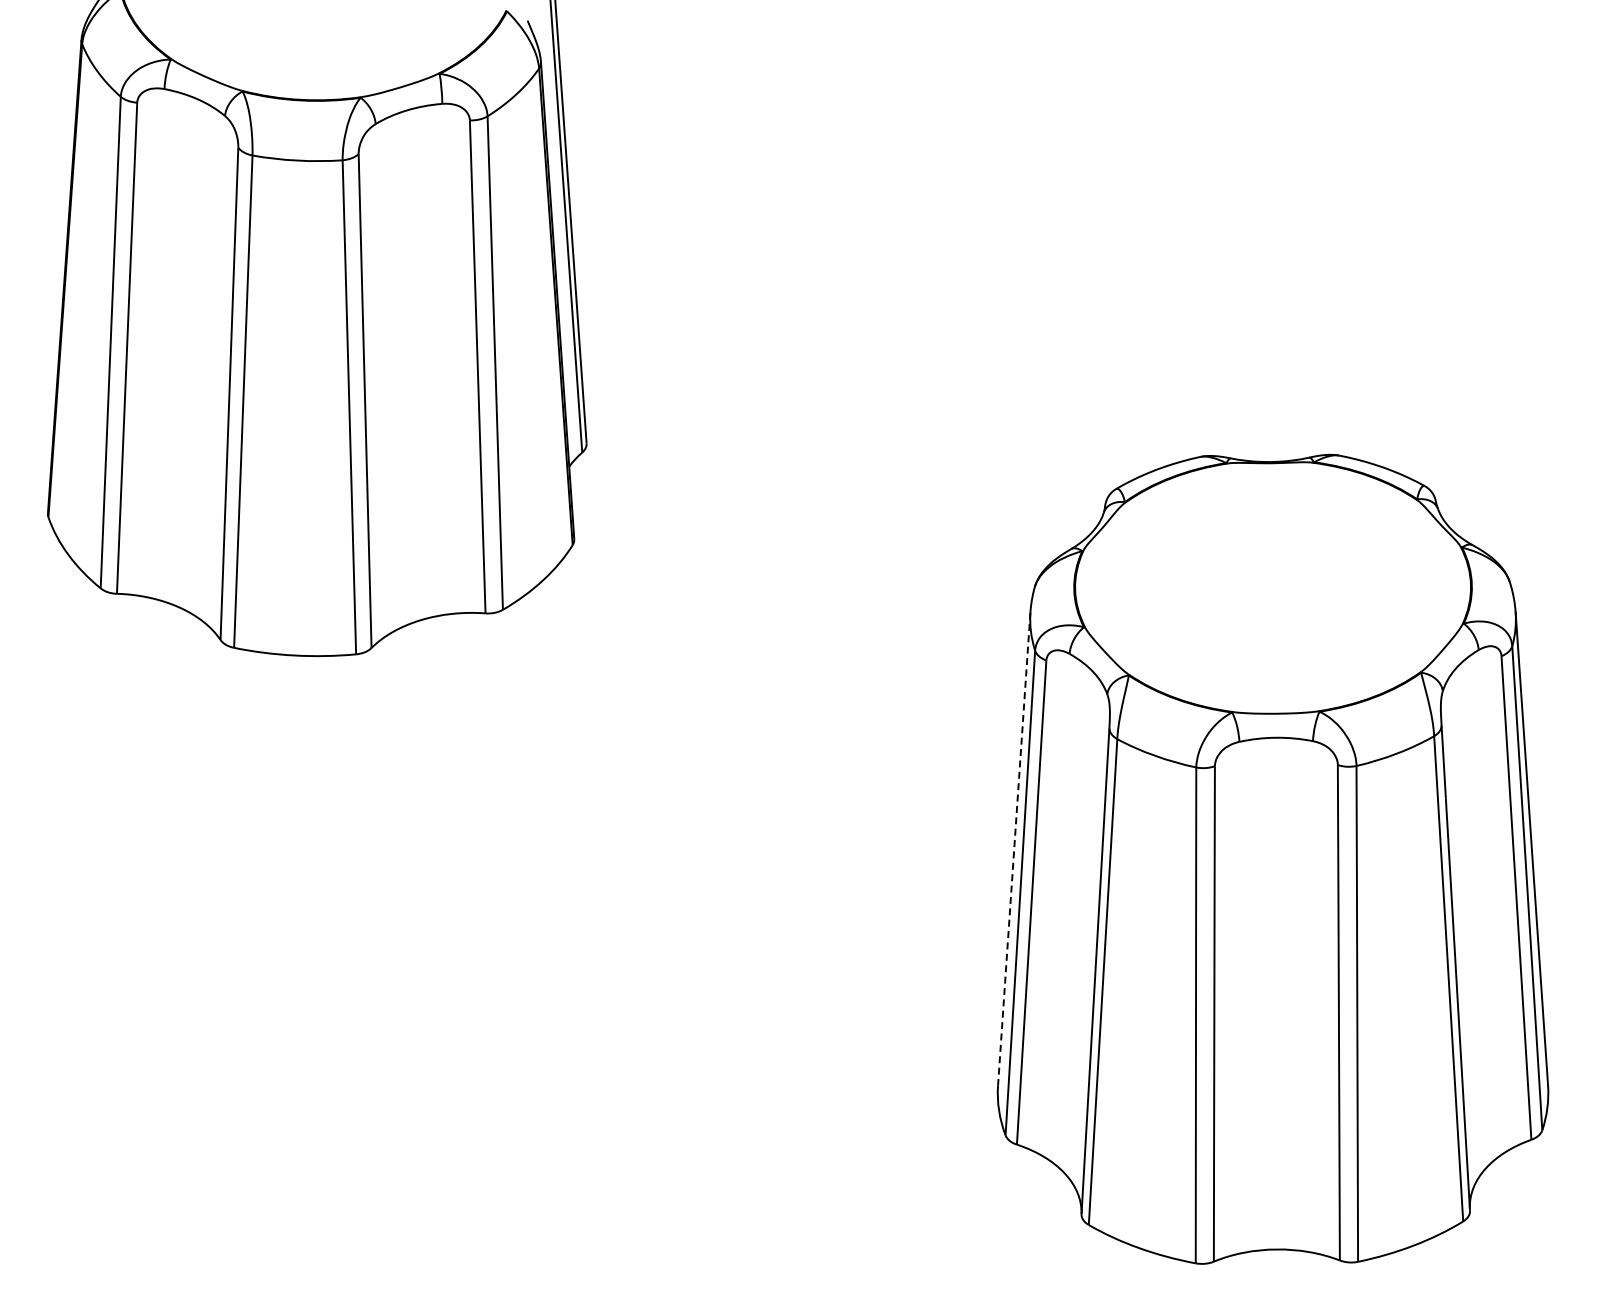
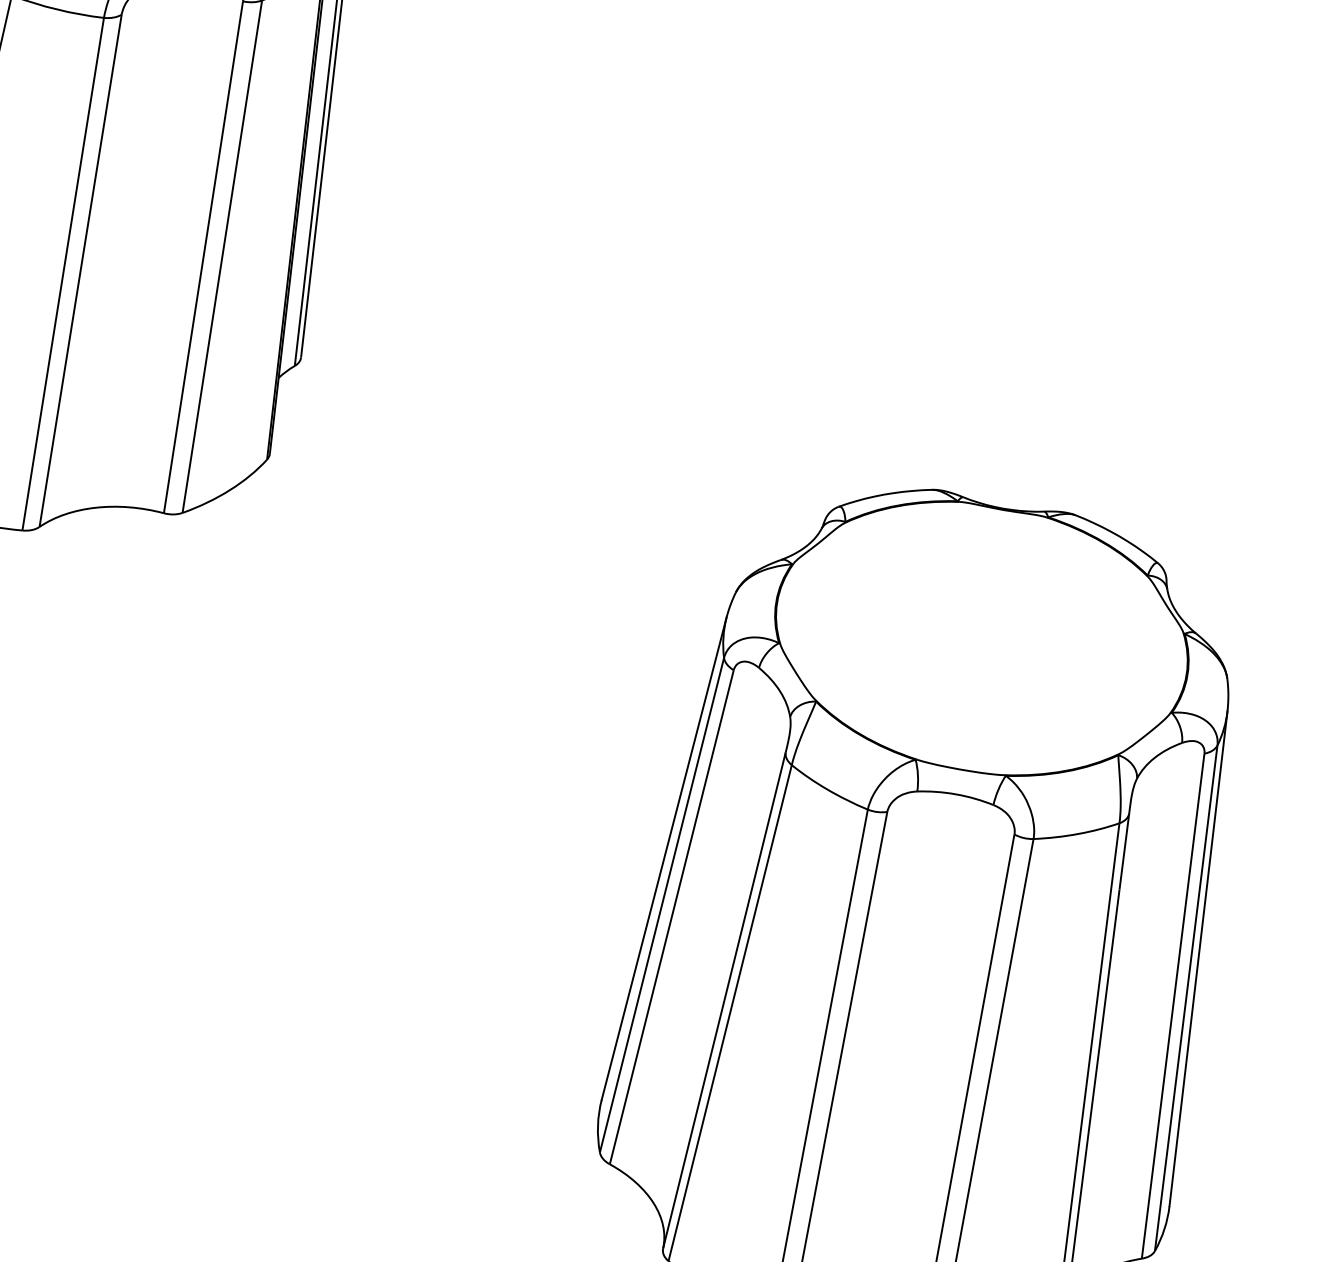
line: (1014, 849) -> (664, 859), dashed -> solid

